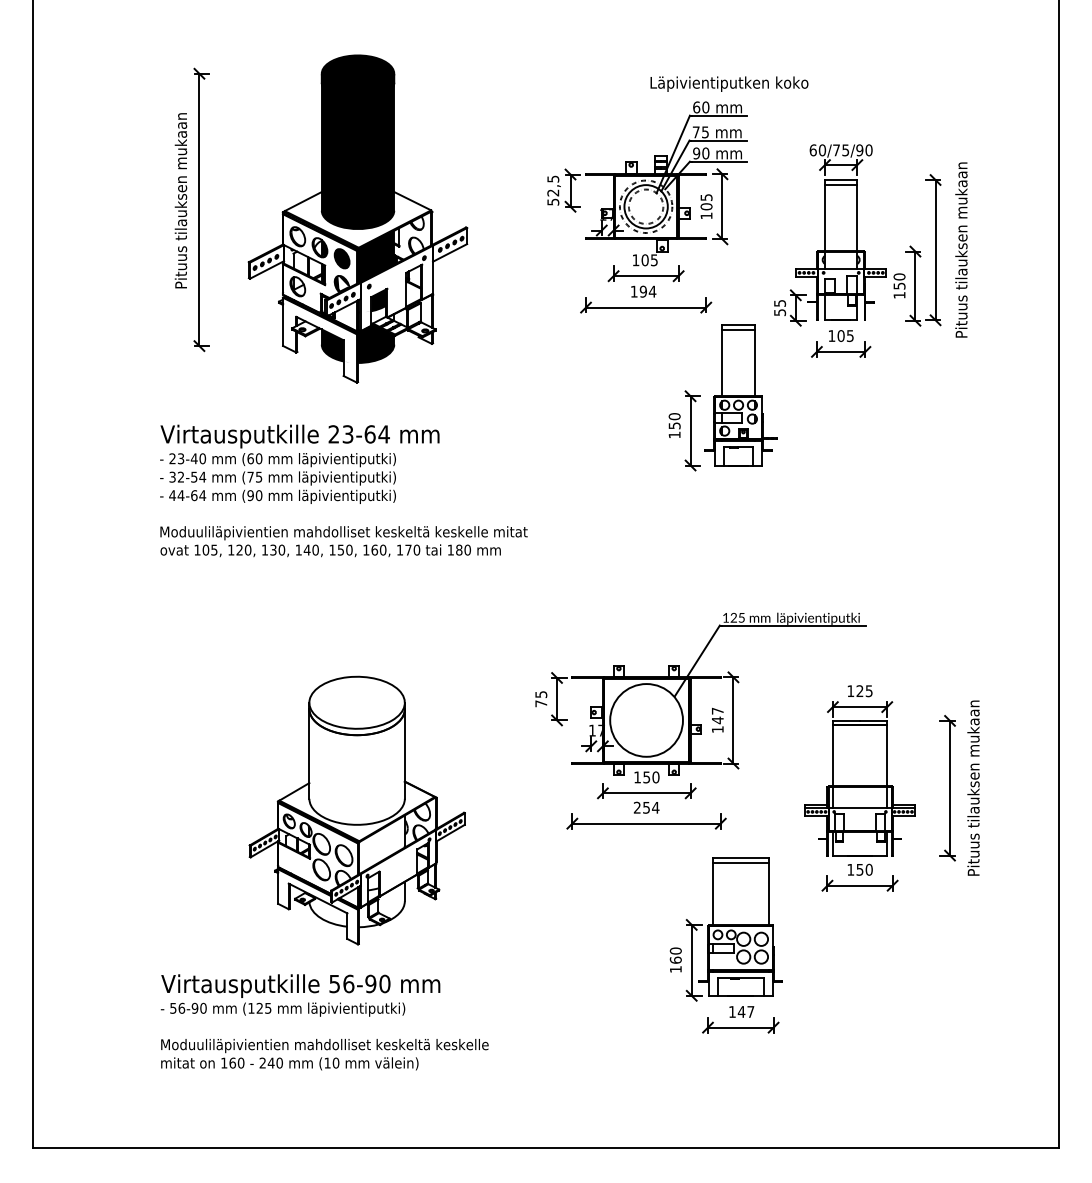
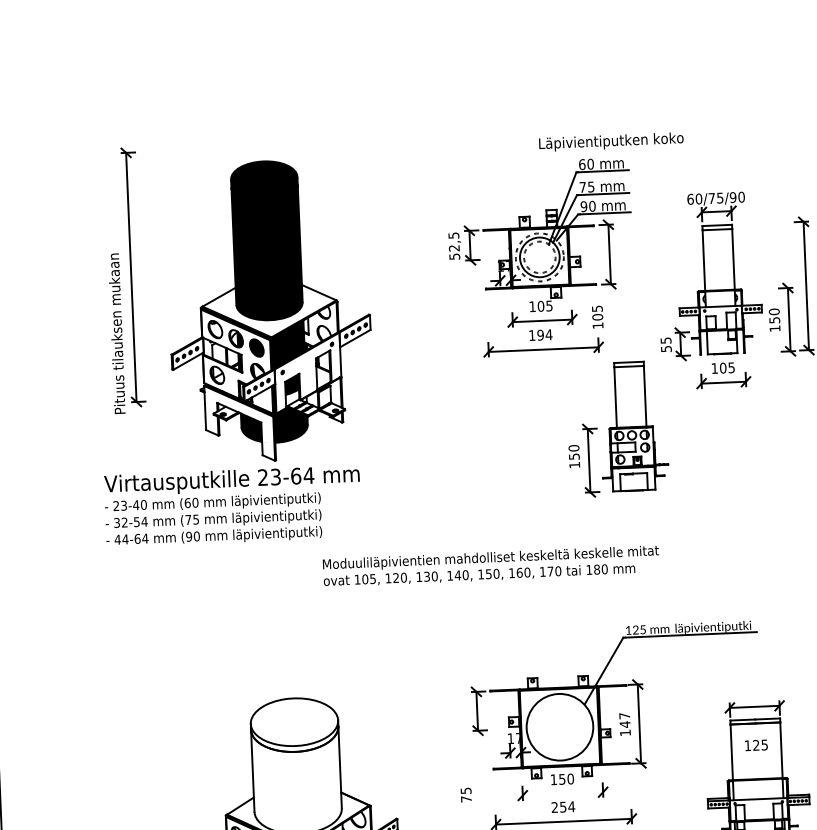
text: (180, 200) -> (116, 333), moved
text: (706, 206) -> (597, 317), moved
part: (357, 218) -> (269, 310), moved
text: (343, 541) -> (490, 566), moved
text: (859, 691) -> (755, 745), moved
text: (541, 699) -> (466, 795), moved
line: (646, 793) -> (562, 794), removed

